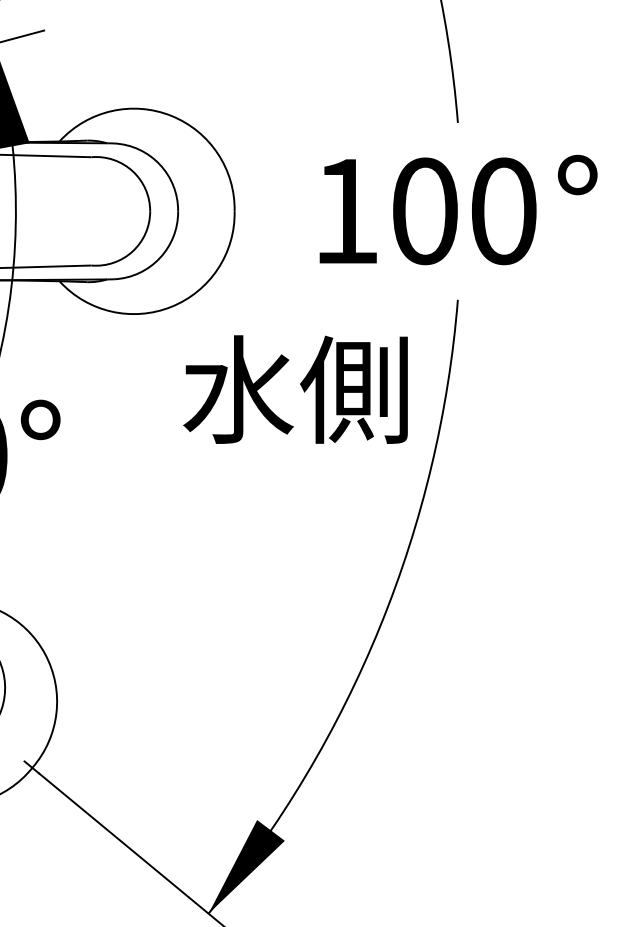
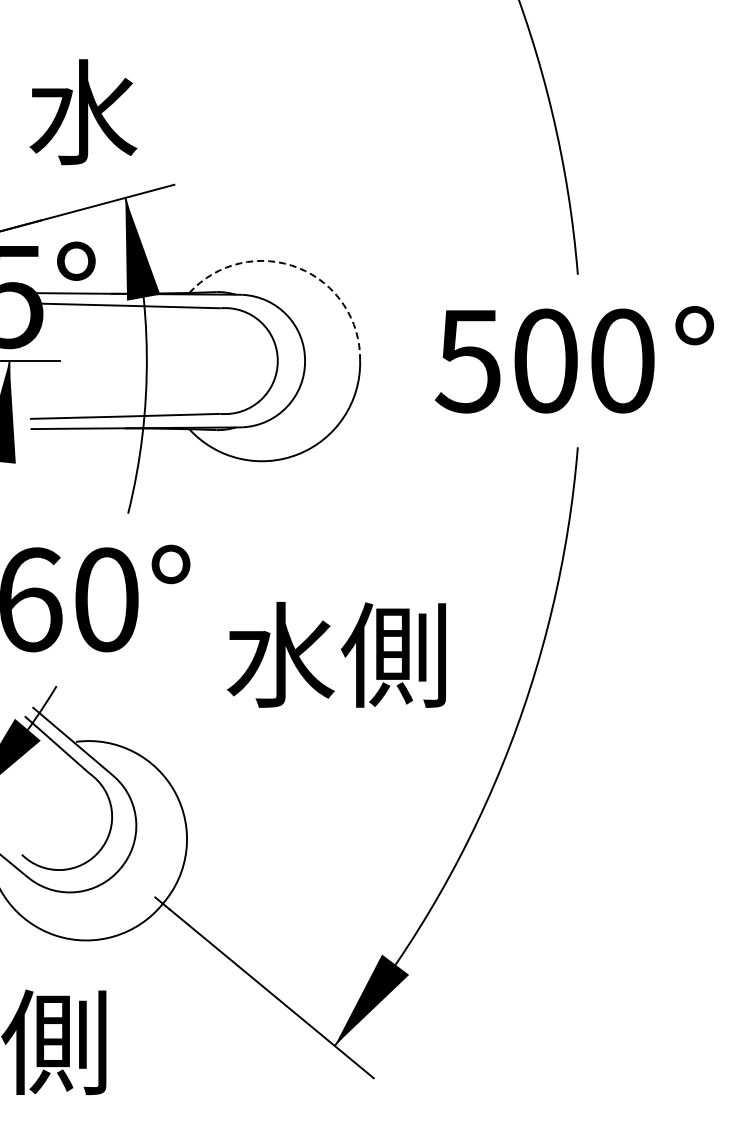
arc: (171, 116) -> (298, 268), solid -> dashed
text: (344, 211) -> (467, 361), 100 -> 500
text: (295, 389) -> (336, 654), moved

